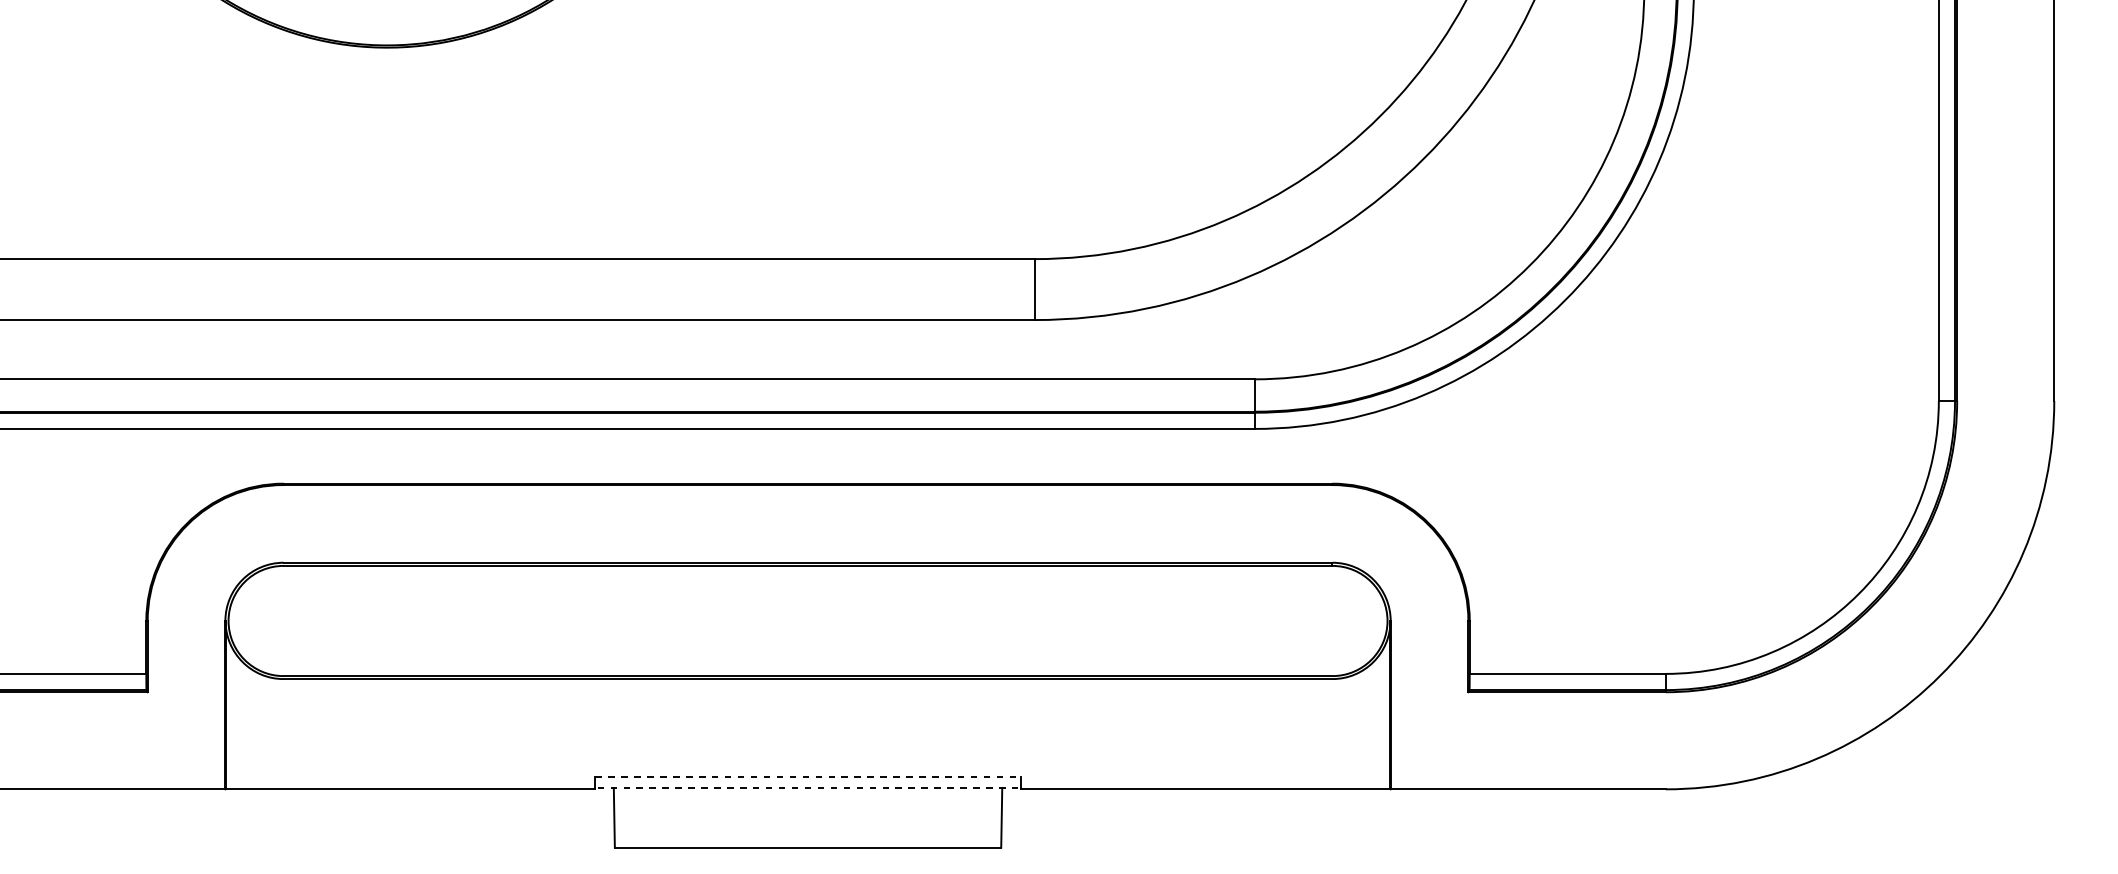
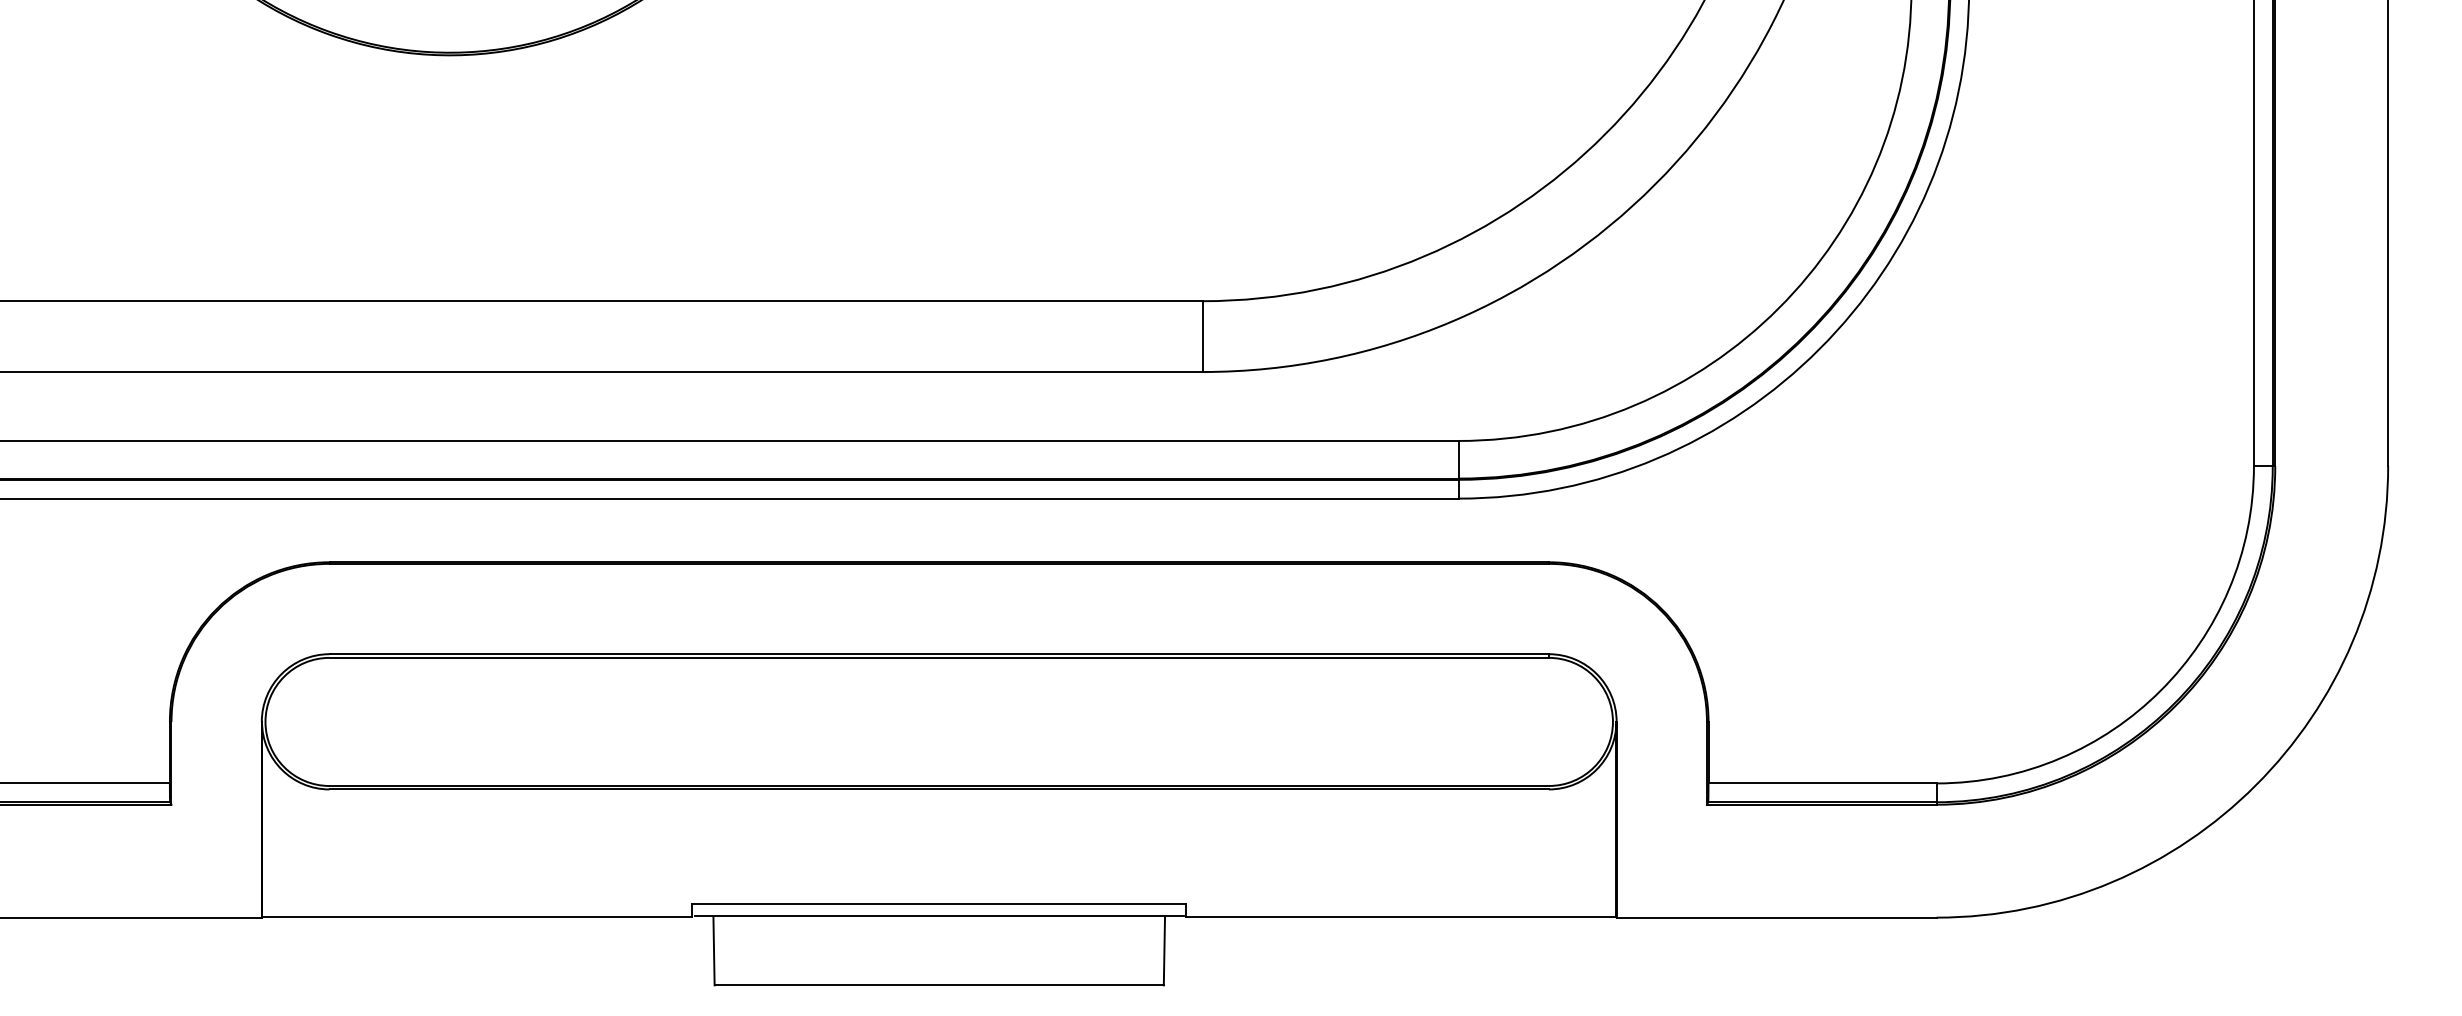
line: (808, 777) -> (939, 903), dashed -> solid
line: (808, 788) -> (939, 916), dashed -> solid

